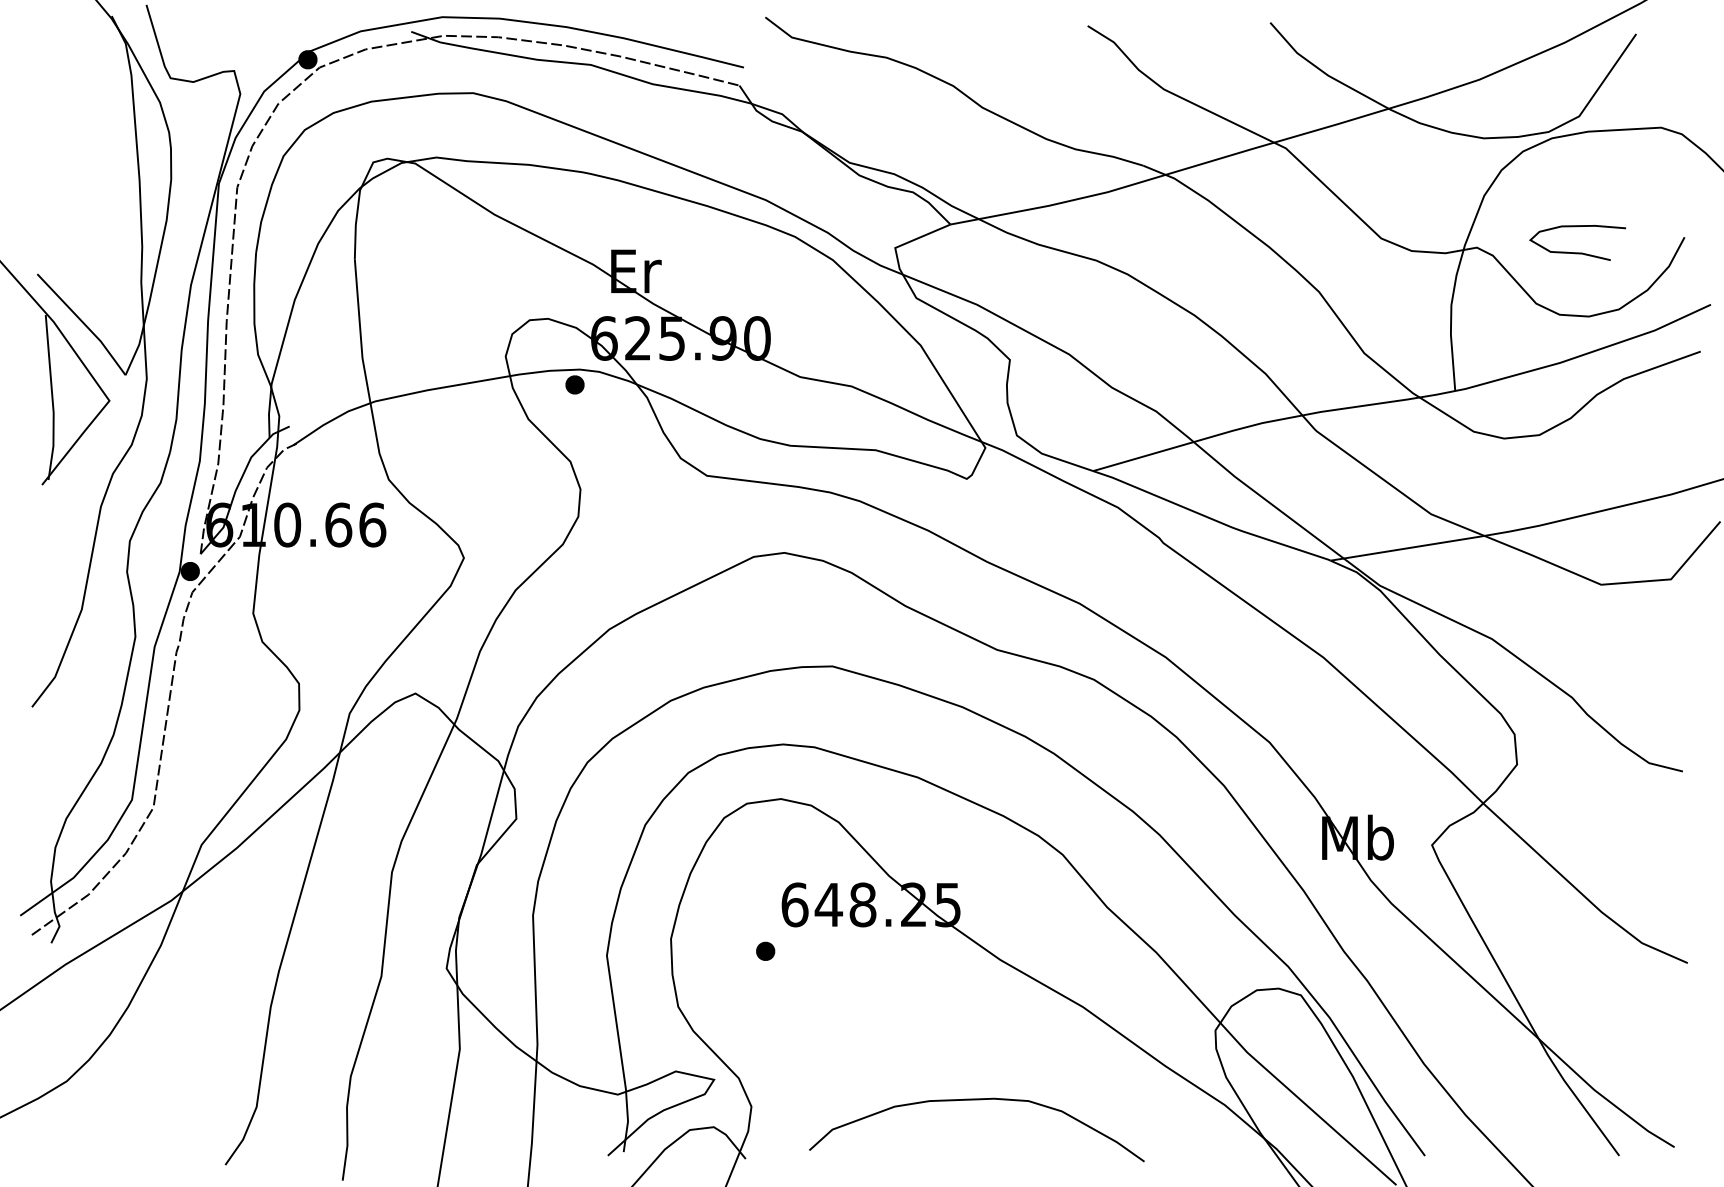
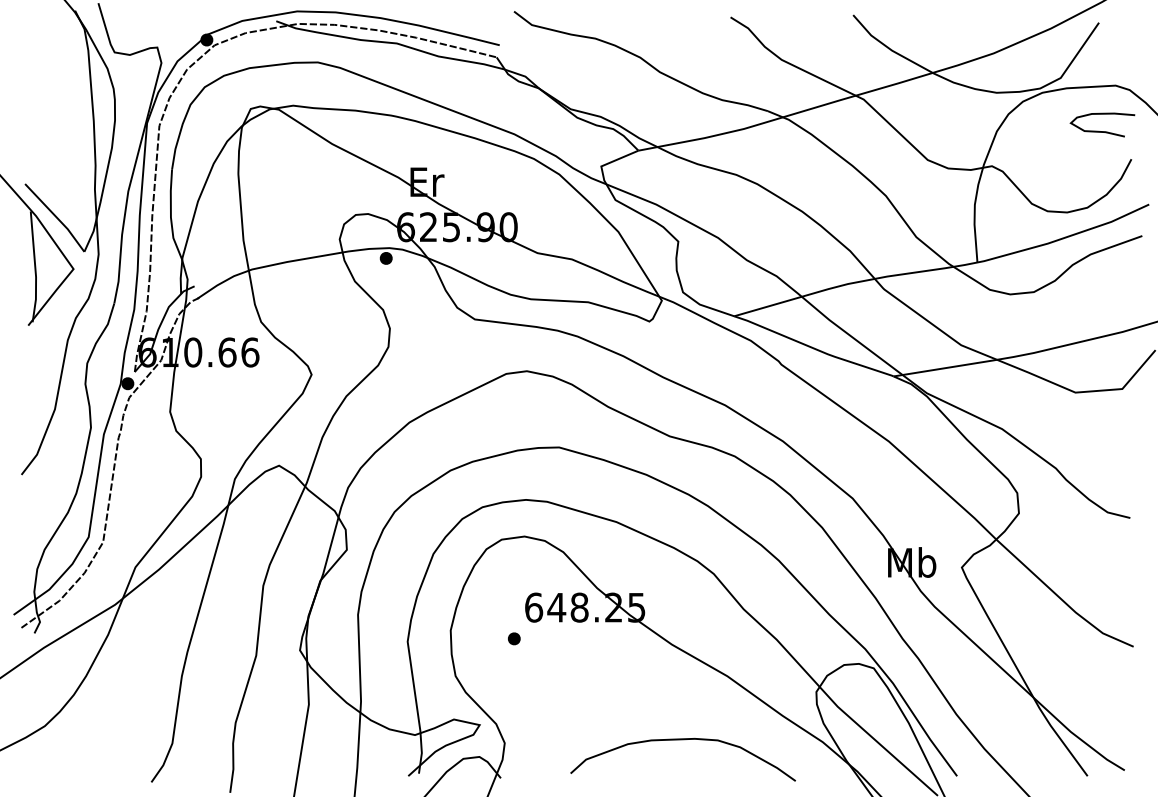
curve: (1577, 252) -> (1102, 131), moved
curve: (975, 1101) -> (682, 740), moved

